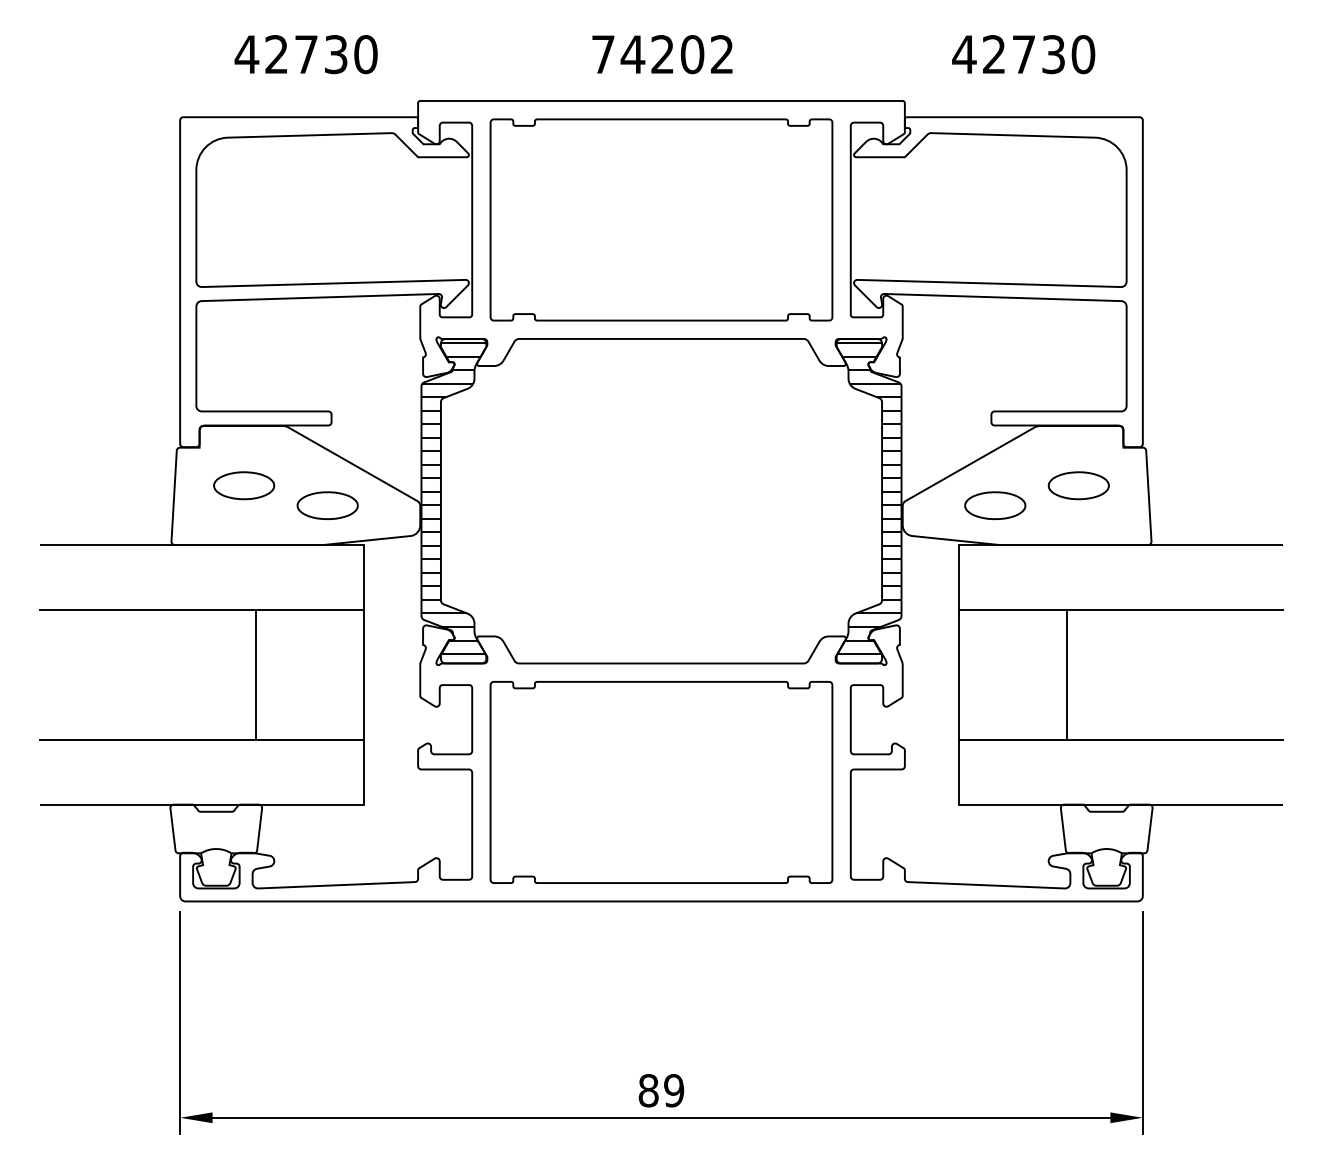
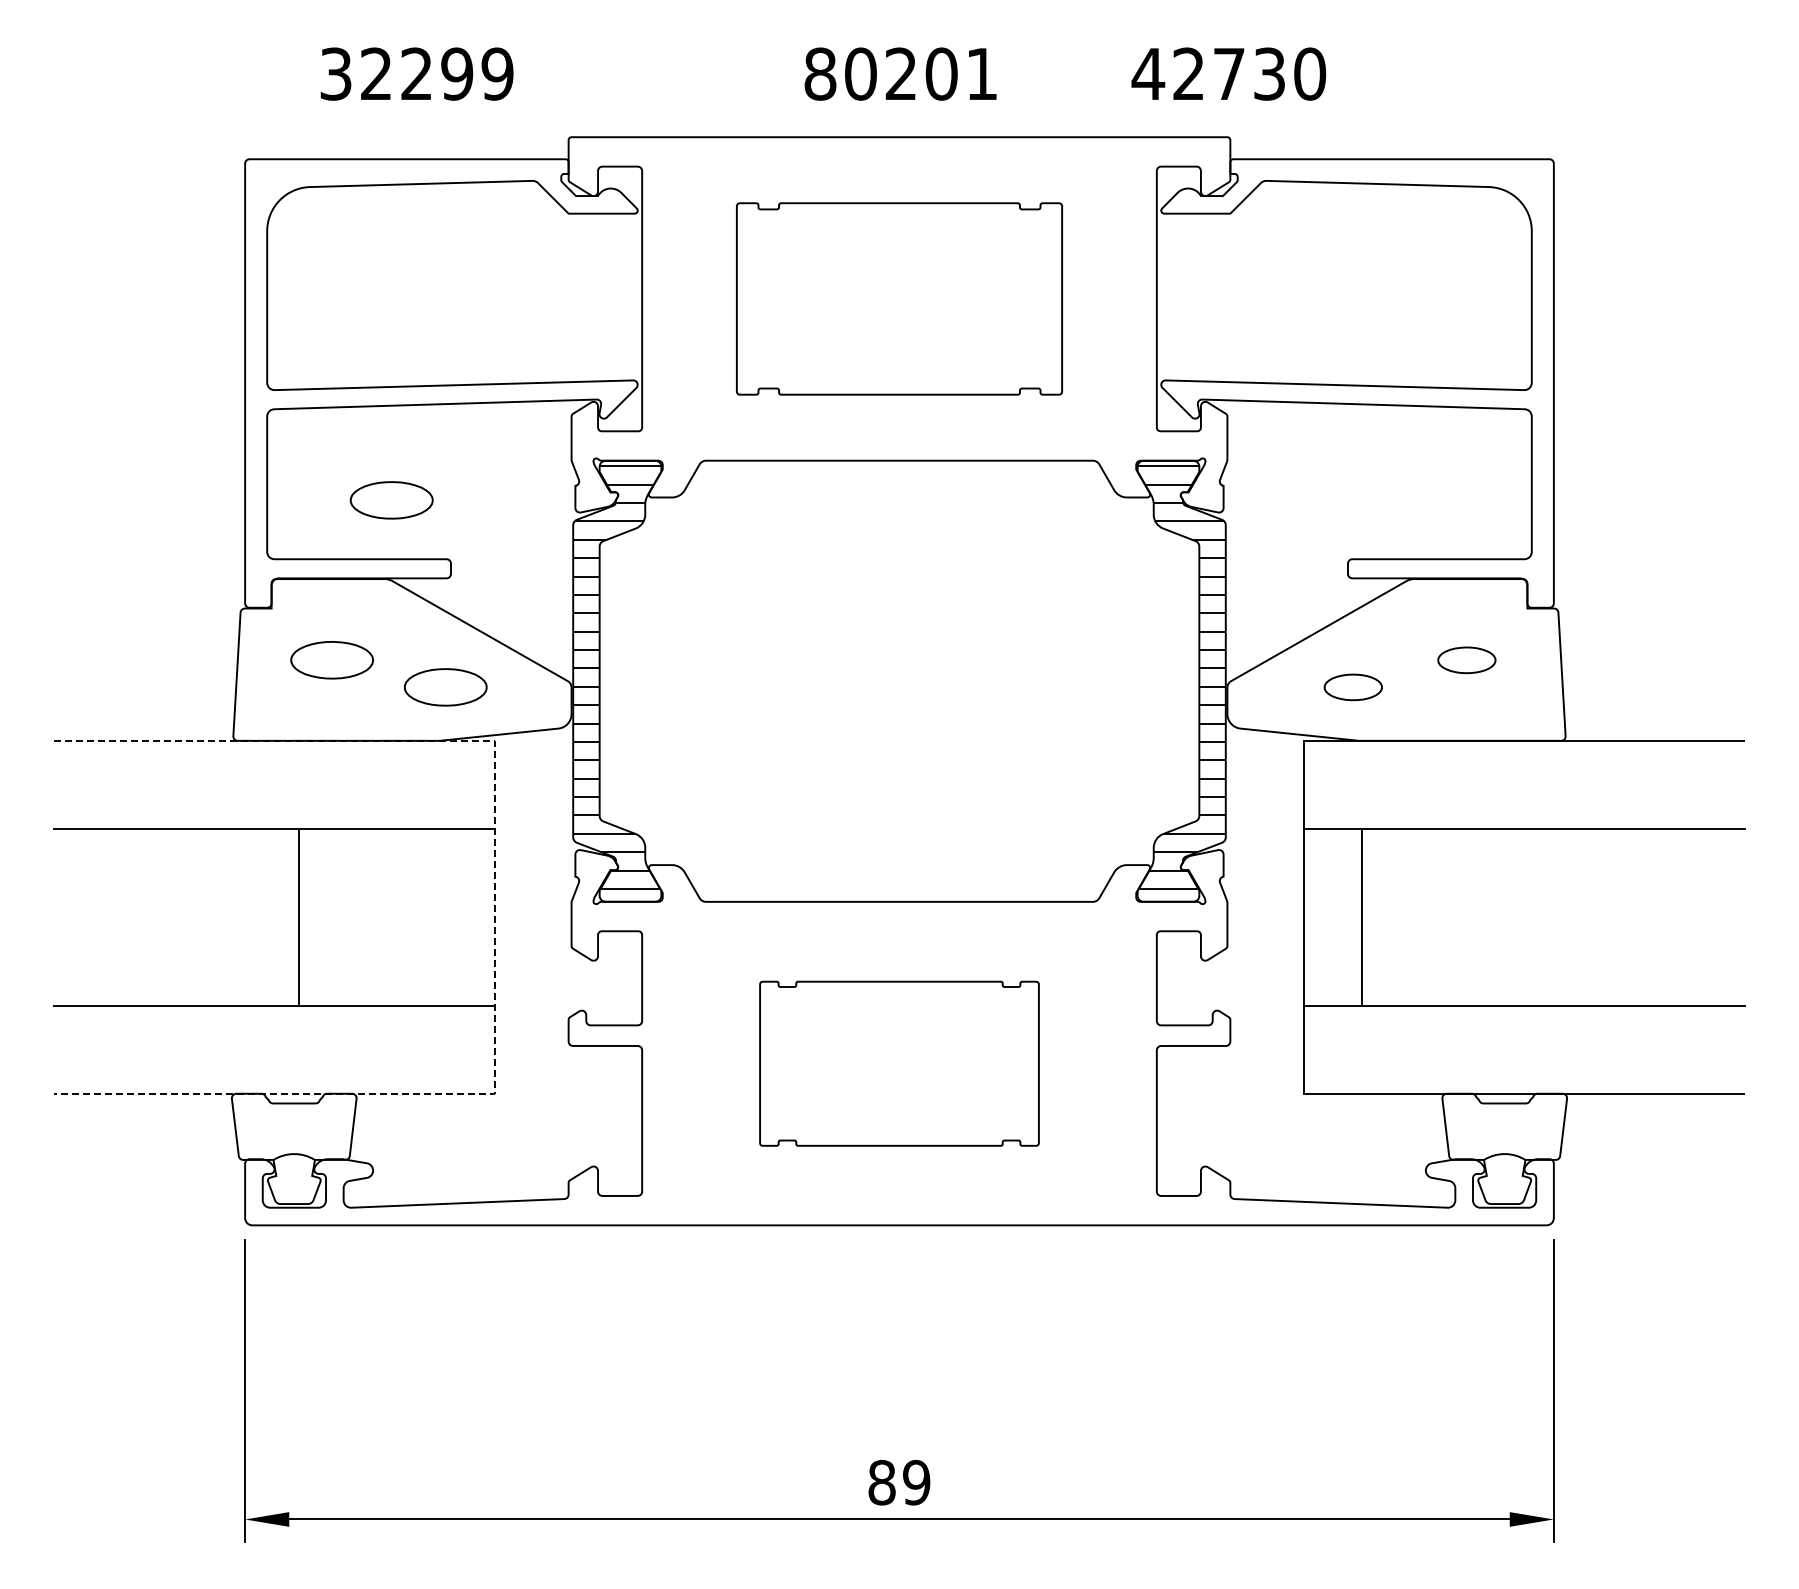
text: (306, 54) -> (416, 73), 42730 -> 32299
text: (662, 54) -> (900, 73), 74202 -> 80201
text: (1023, 54) -> (1228, 73), moved
part: (661, 219) -> (899, 298), size x0.7
part: (287, 368) -> (391, 500), added
part: (1078, 485) -> (1466, 660), size x0.7
part: (995, 505) -> (1353, 687), size x0.7
line: (256, 674) -> (299, 917), moved
line: (364, 674) -> (495, 917), solid -> dashed
line: (1066, 674) -> (1361, 917), moved
part: (661, 782) -> (899, 1063), size x0.6

